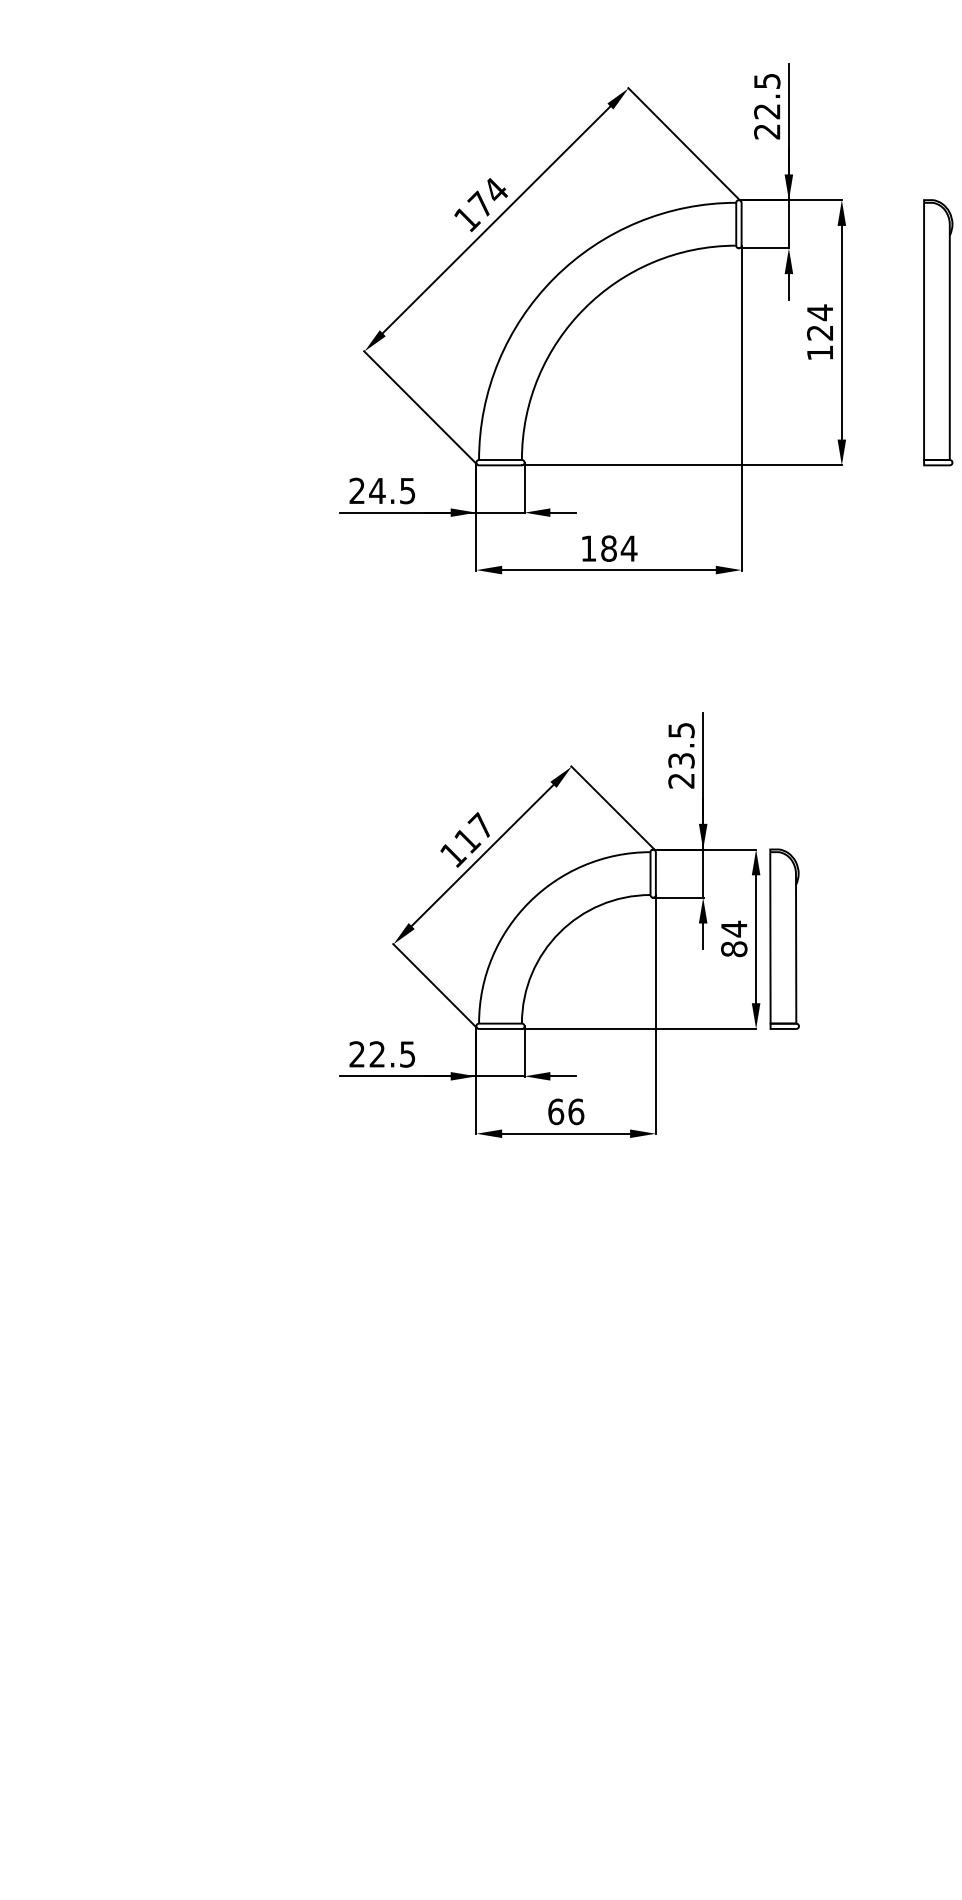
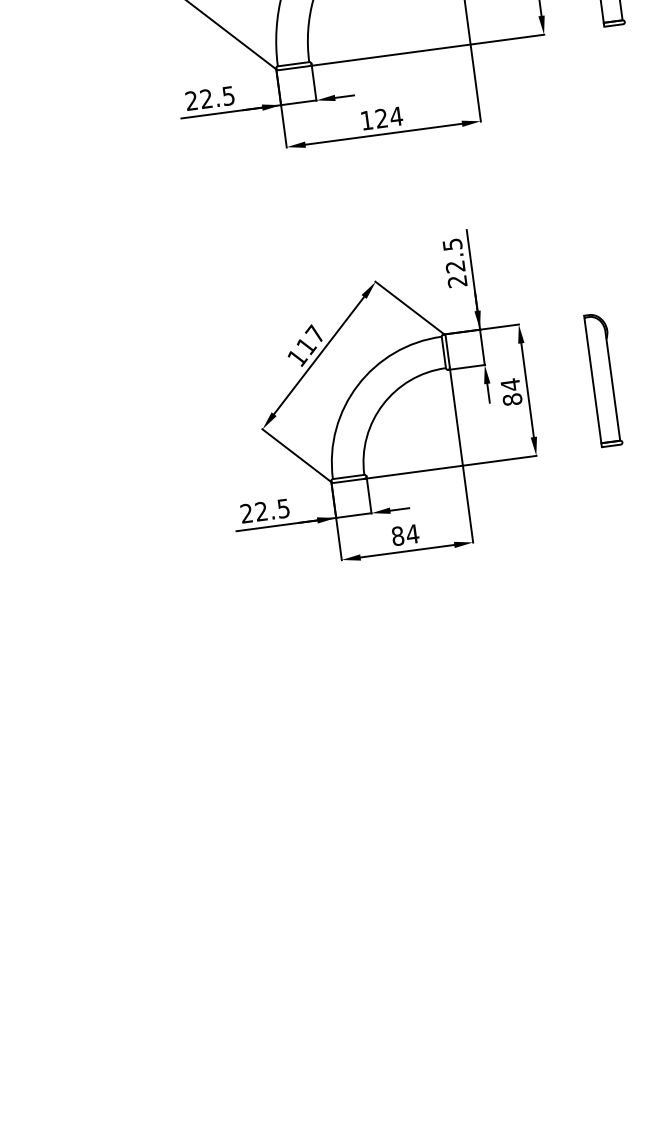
text: (377, 490) -> (206, 98), 24.5 -> 22.5
text: (608, 548) -> (381, 118), 184 -> 124
text: (681, 760) -> (455, 266), 23.5 -> 22.5
part: (784, 938) -> (603, 379), moved
text: (566, 1111) -> (405, 534), 66 -> 84

